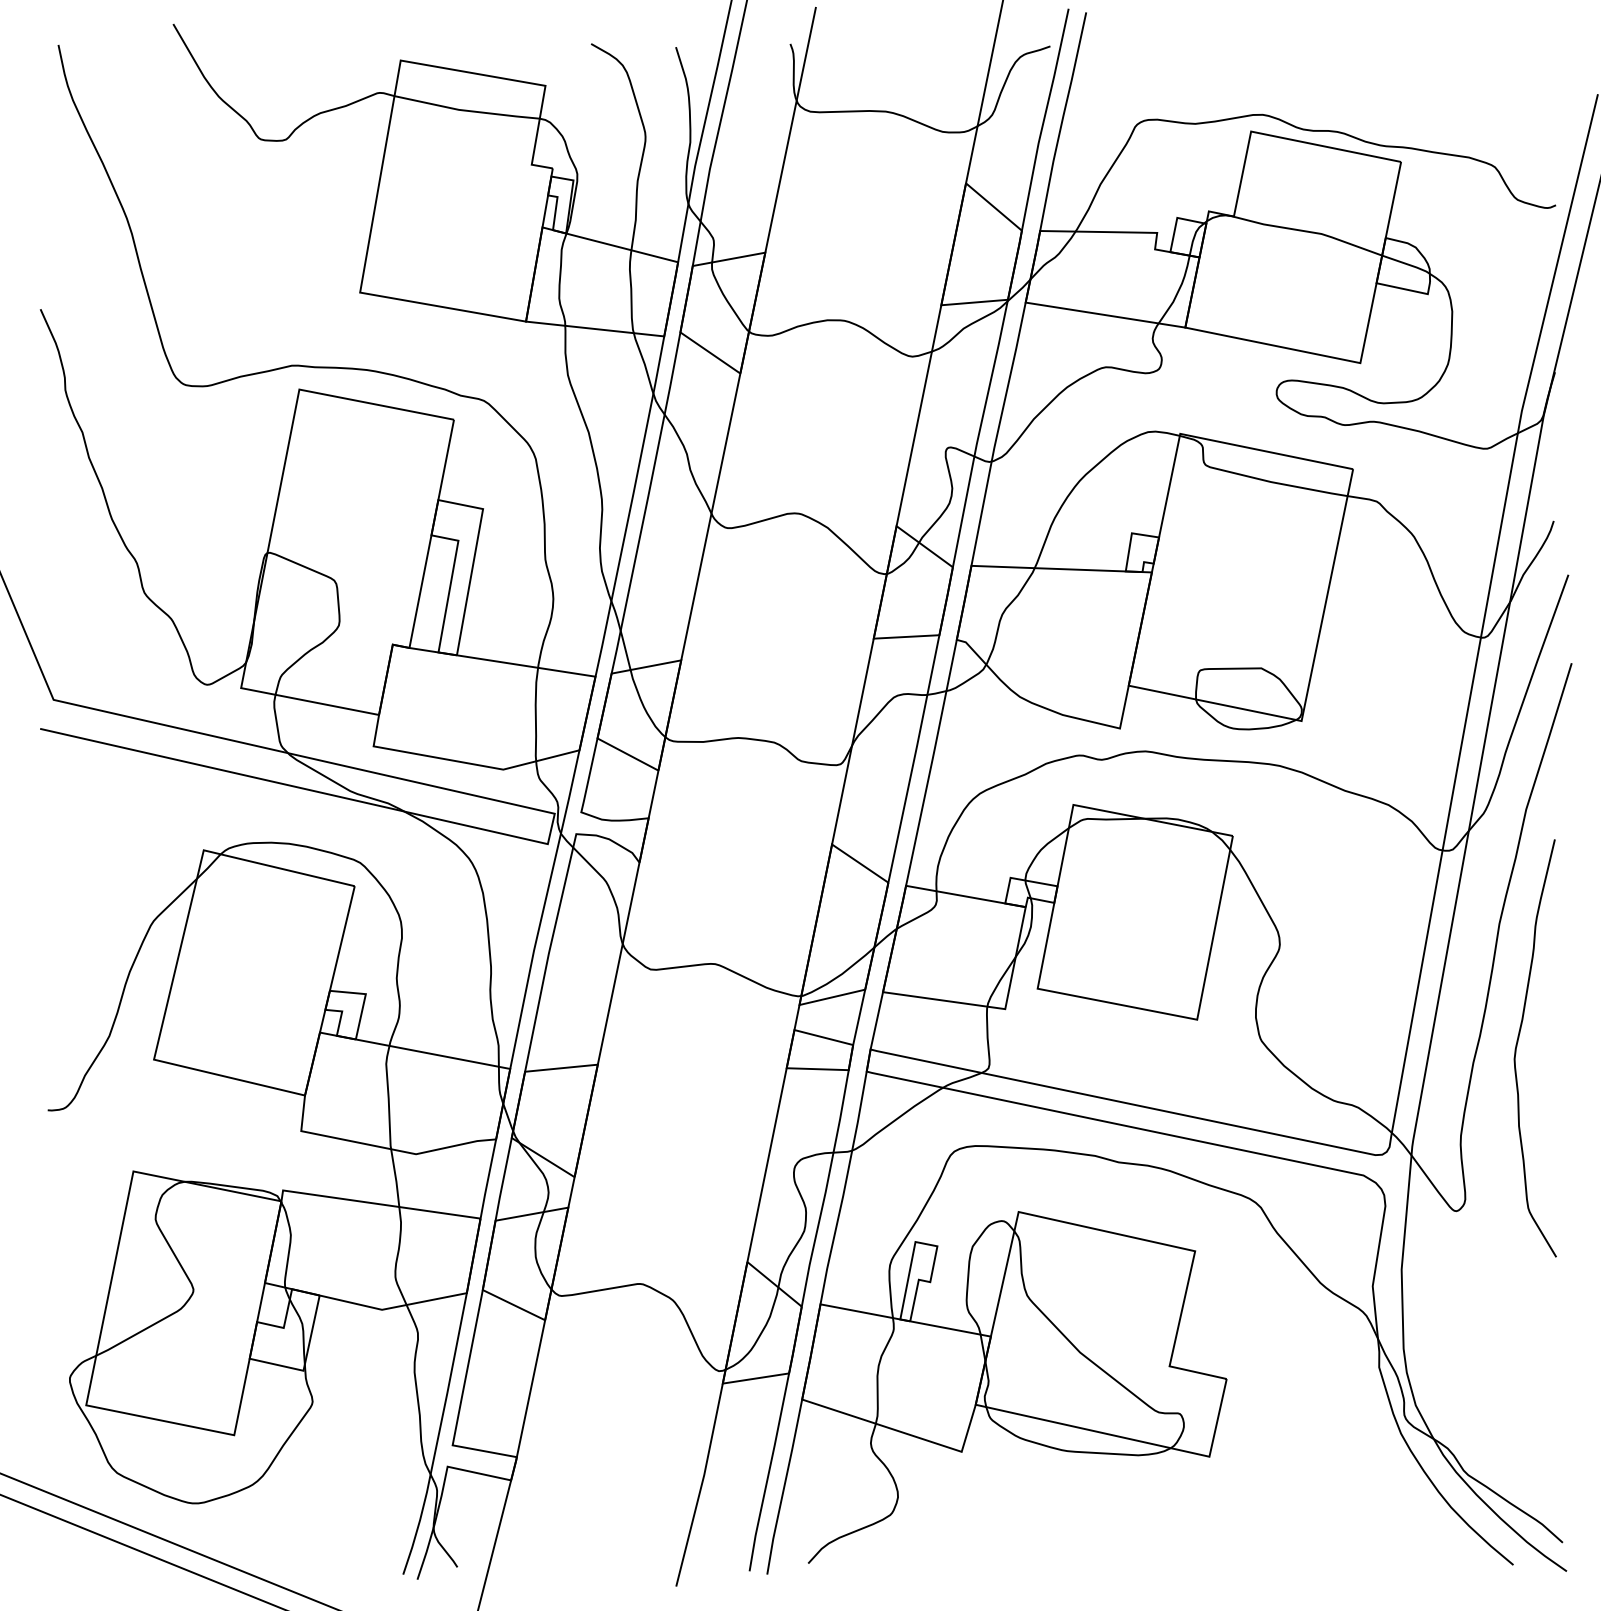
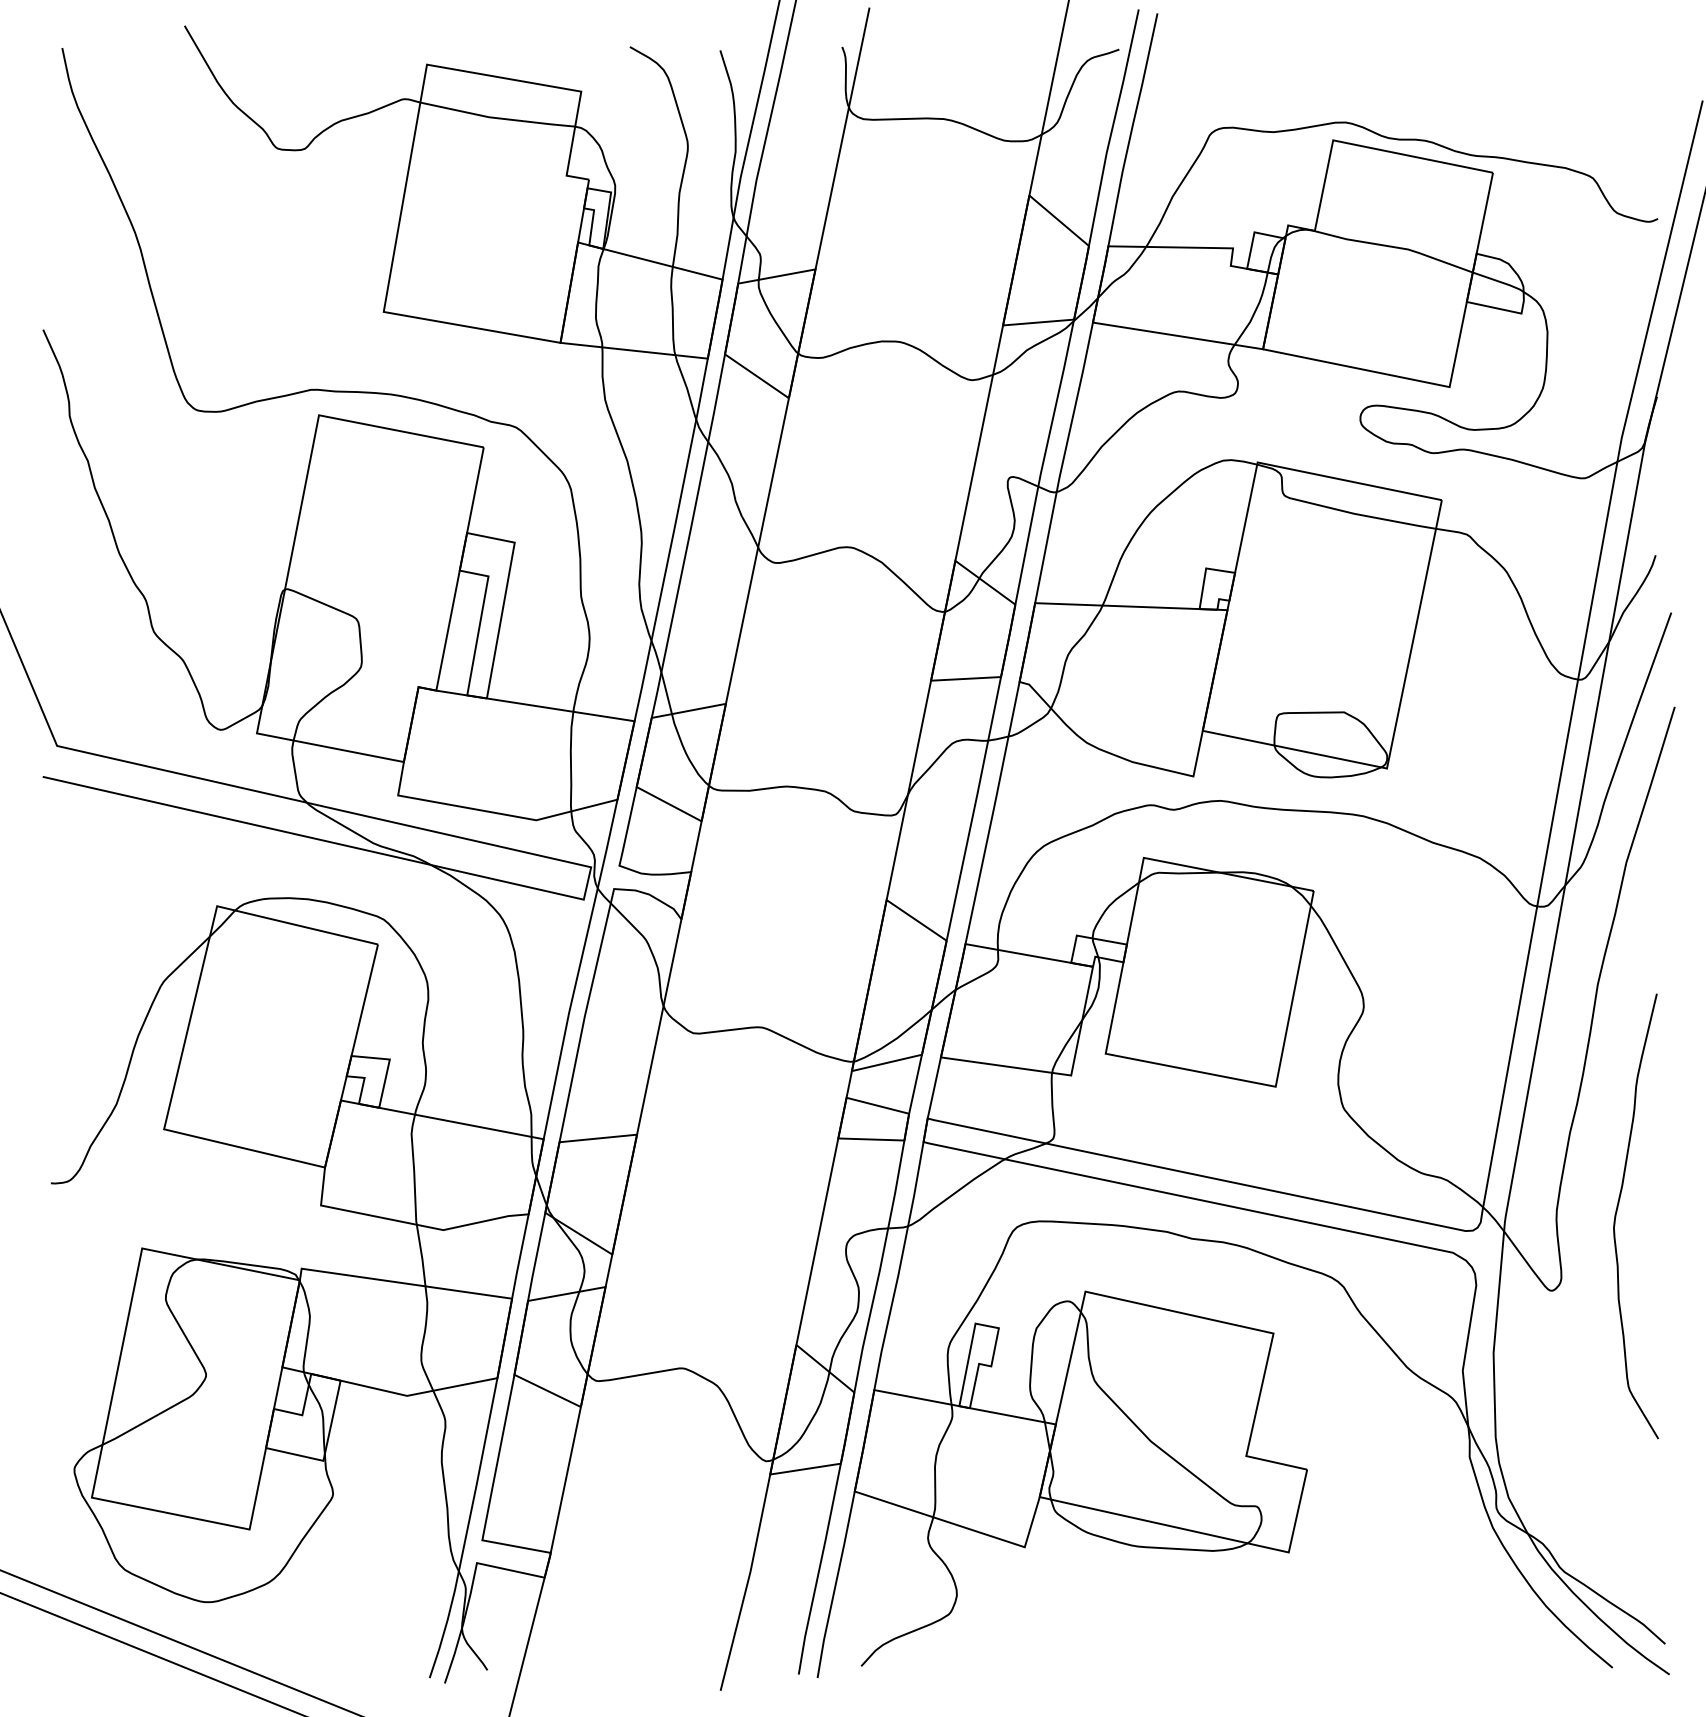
curve: (1518, 1042) -> (1618, 1210), moved

